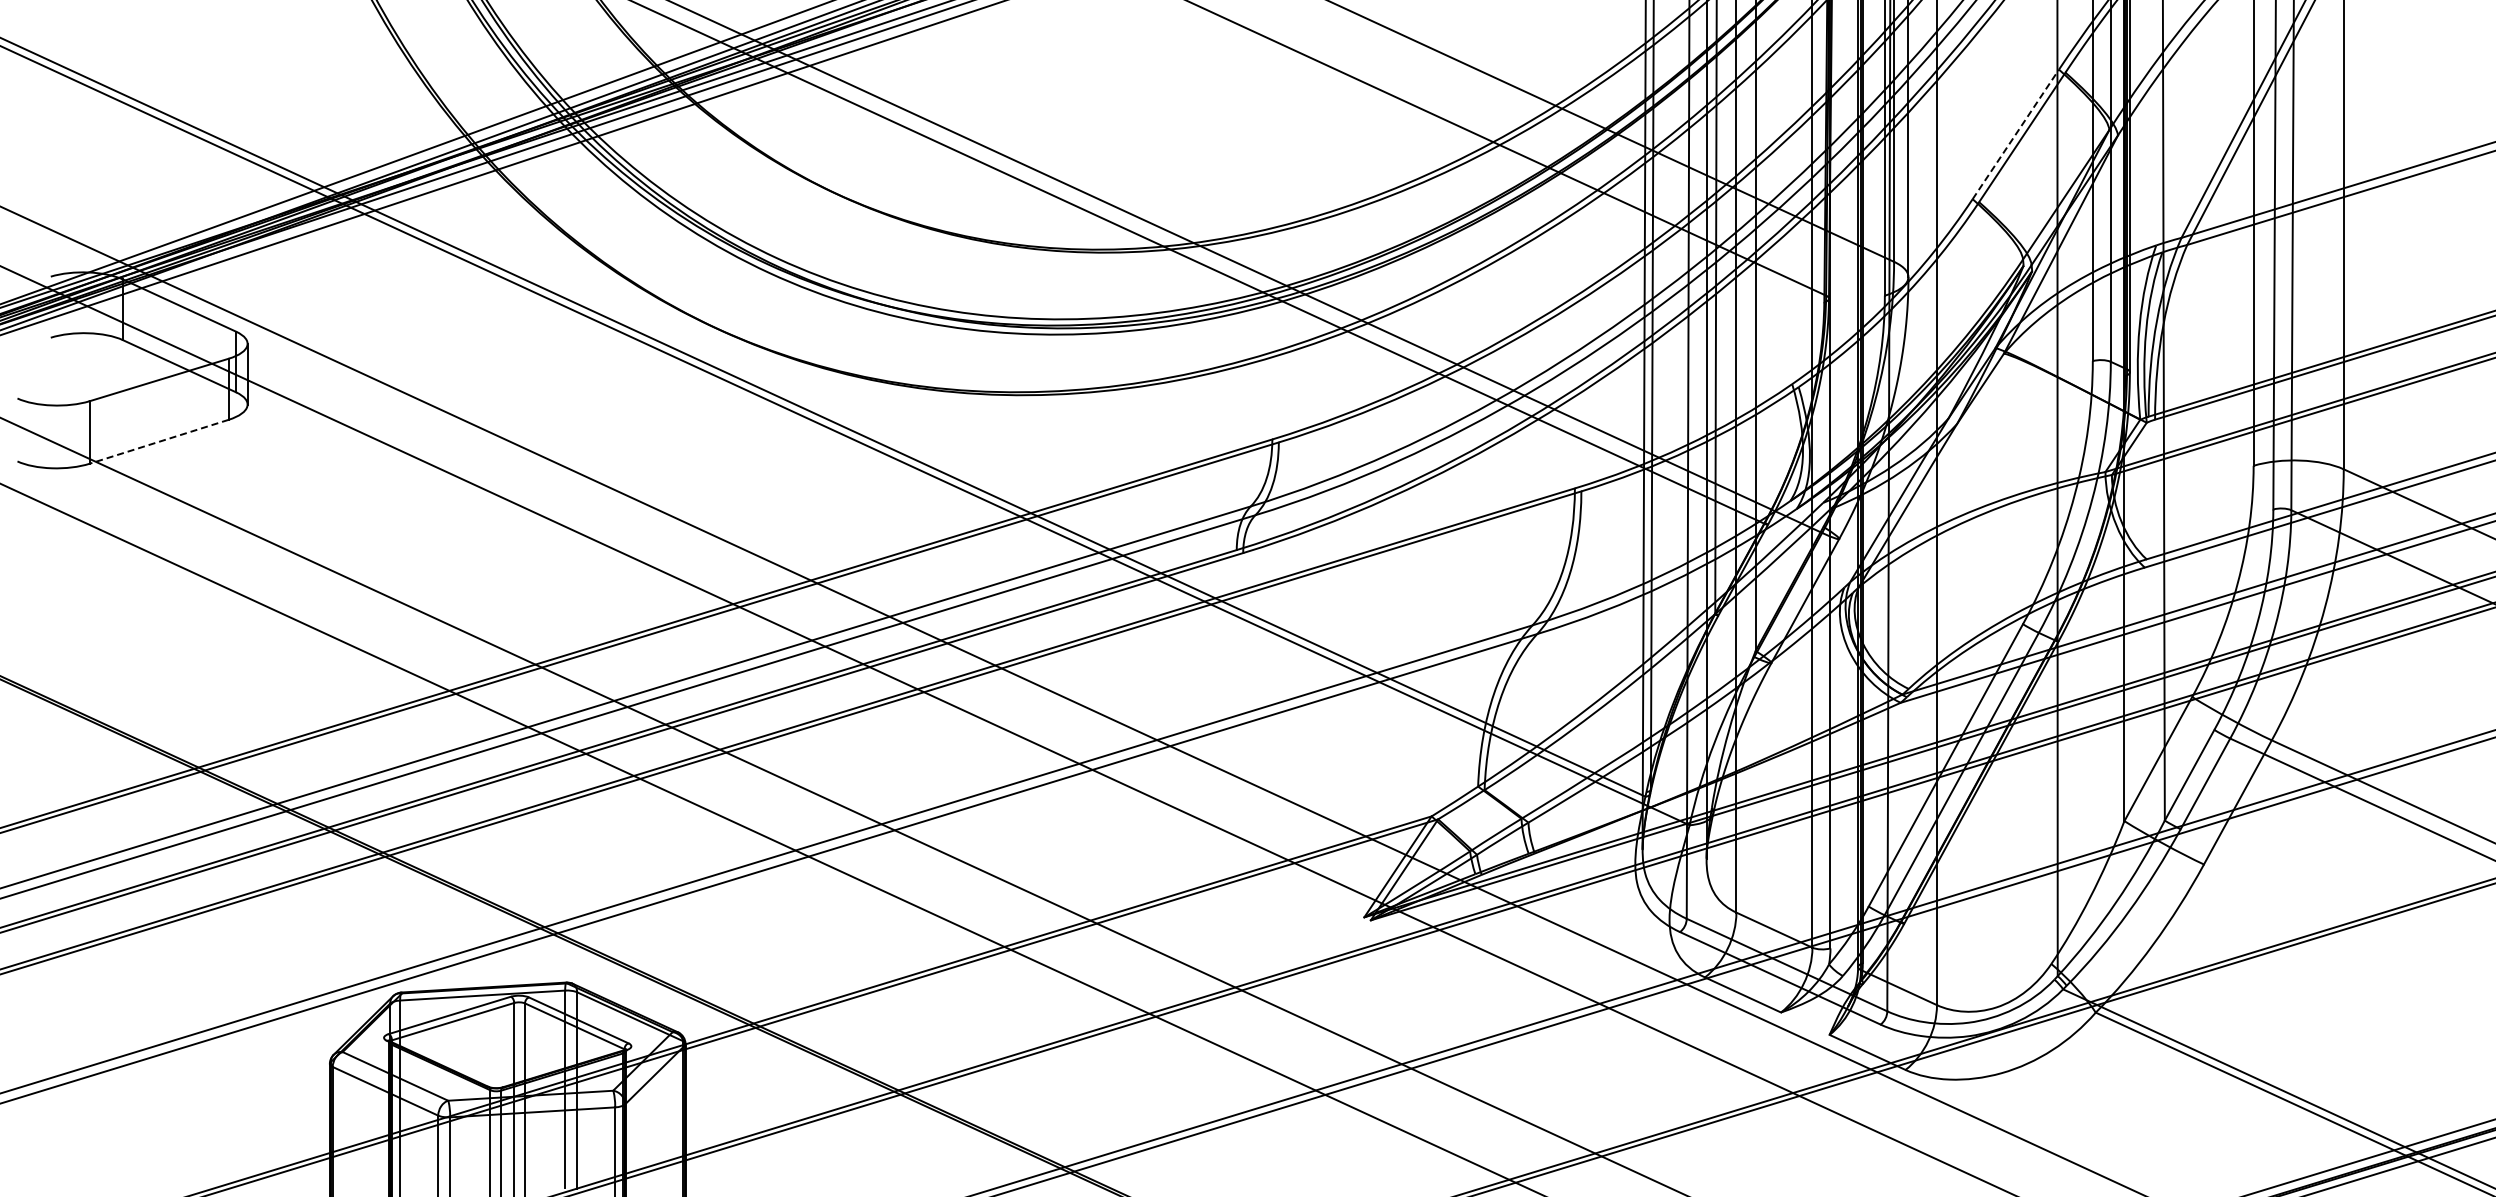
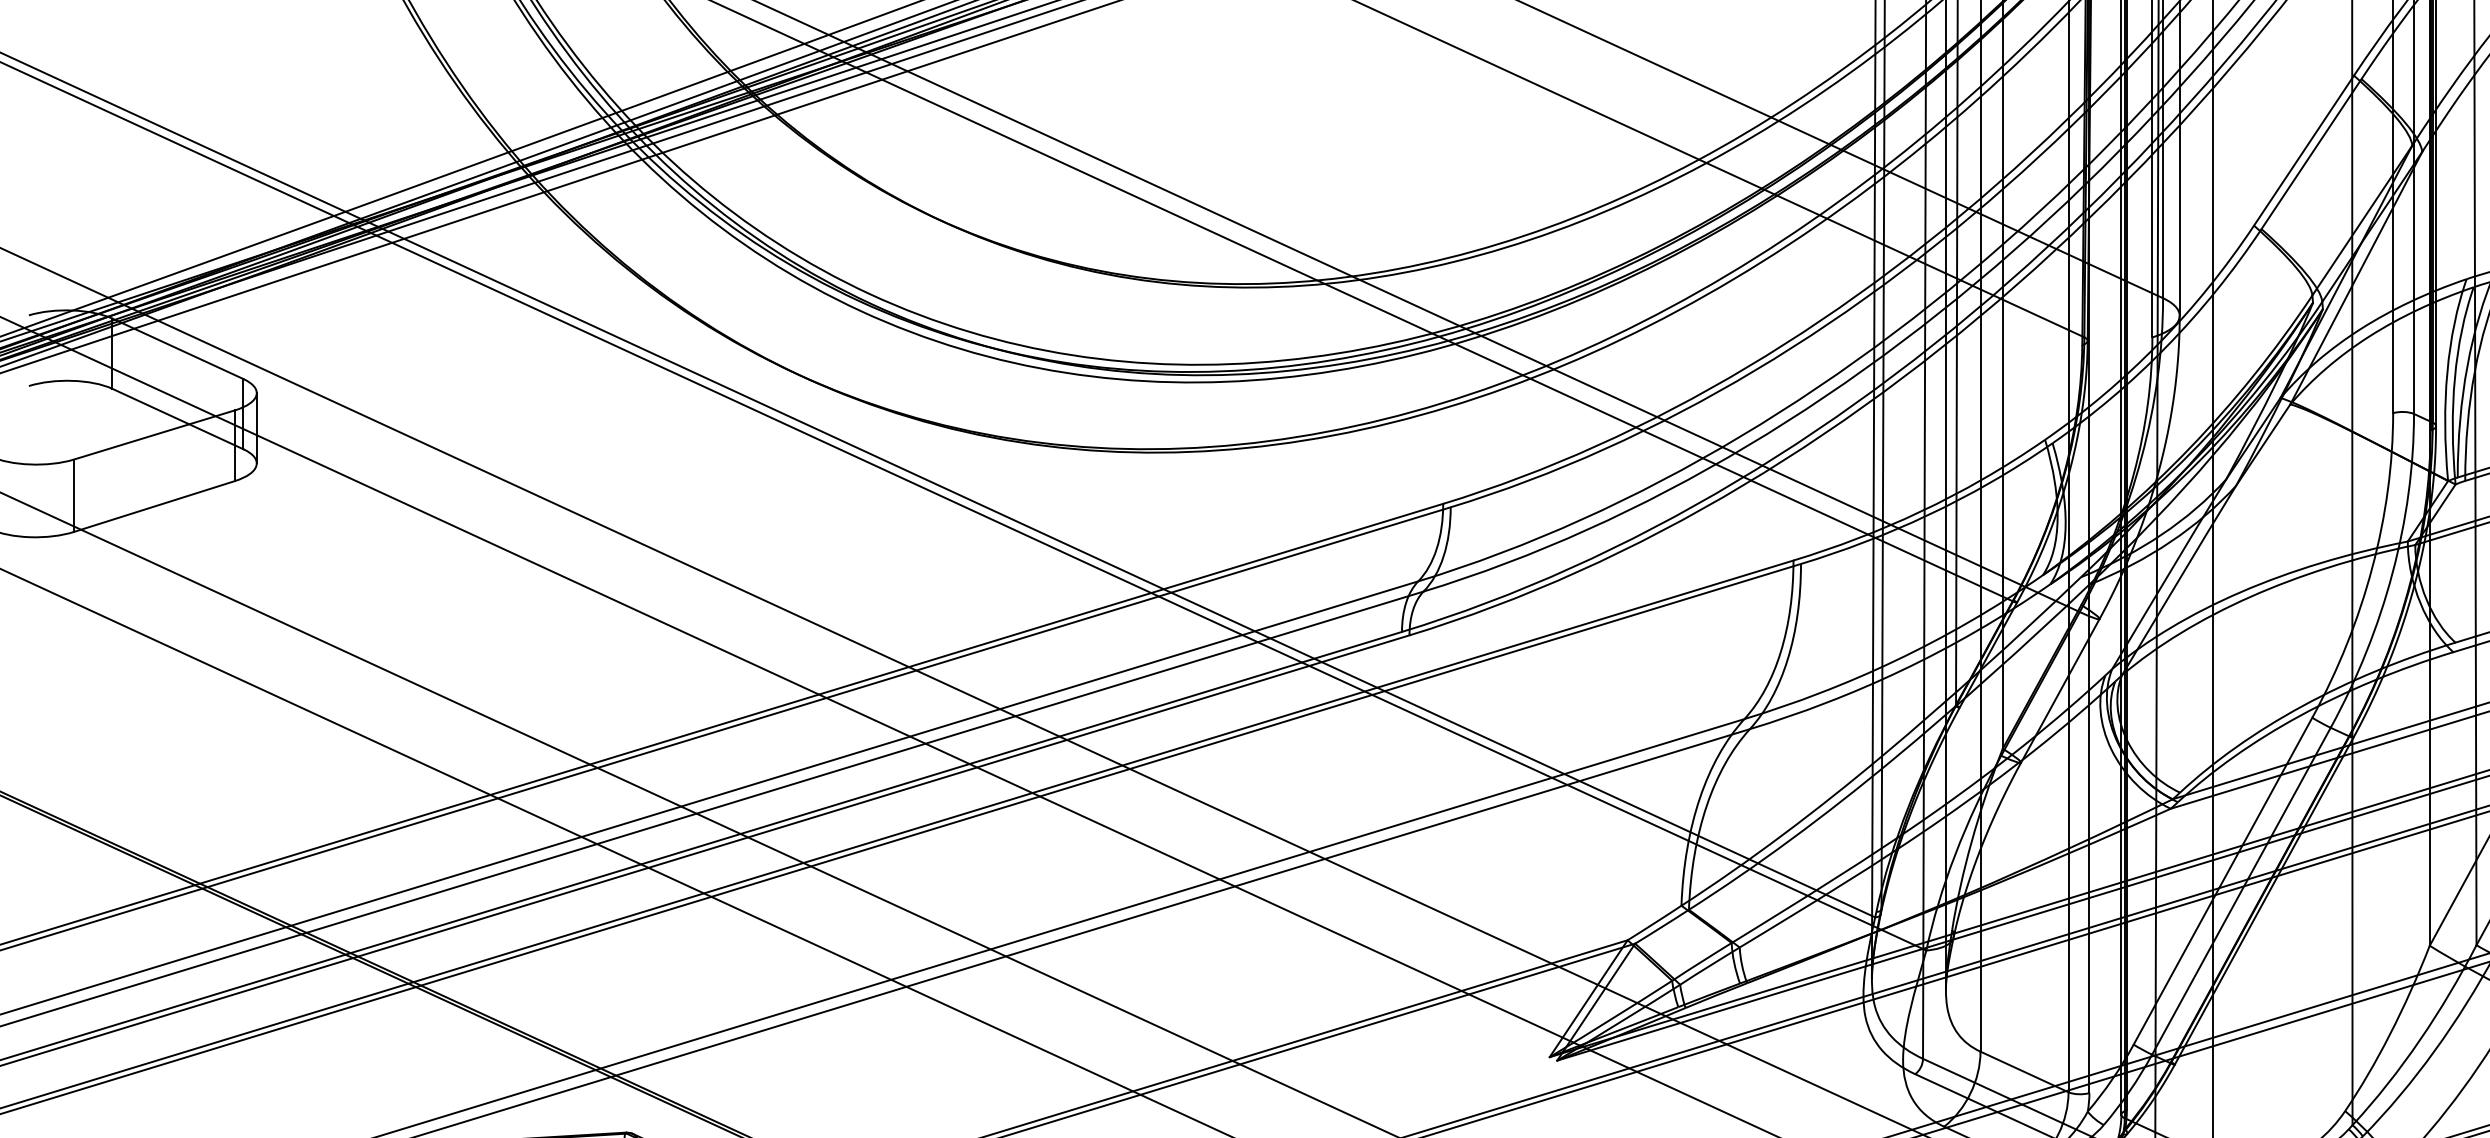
line: (2015, 134) -> (2303, 150), dashed -> solid
line: (159, 441) -> (154, 506), dashed -> solid

